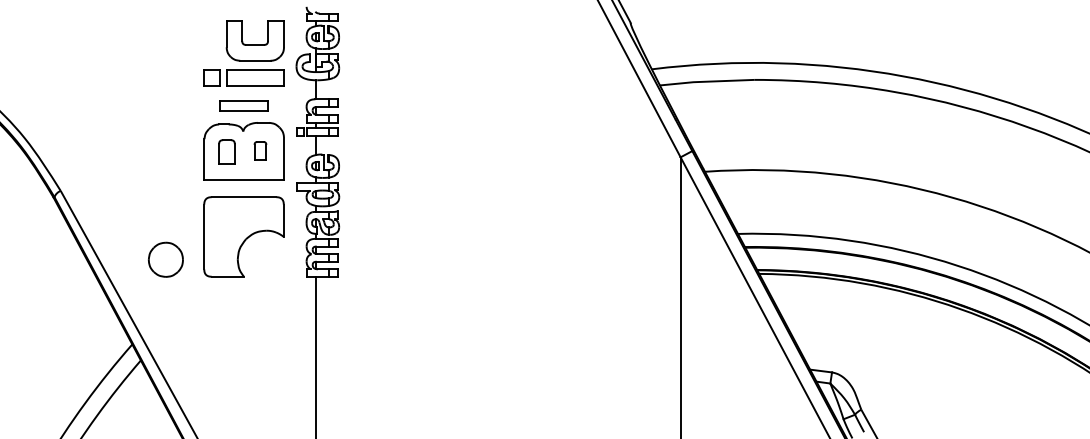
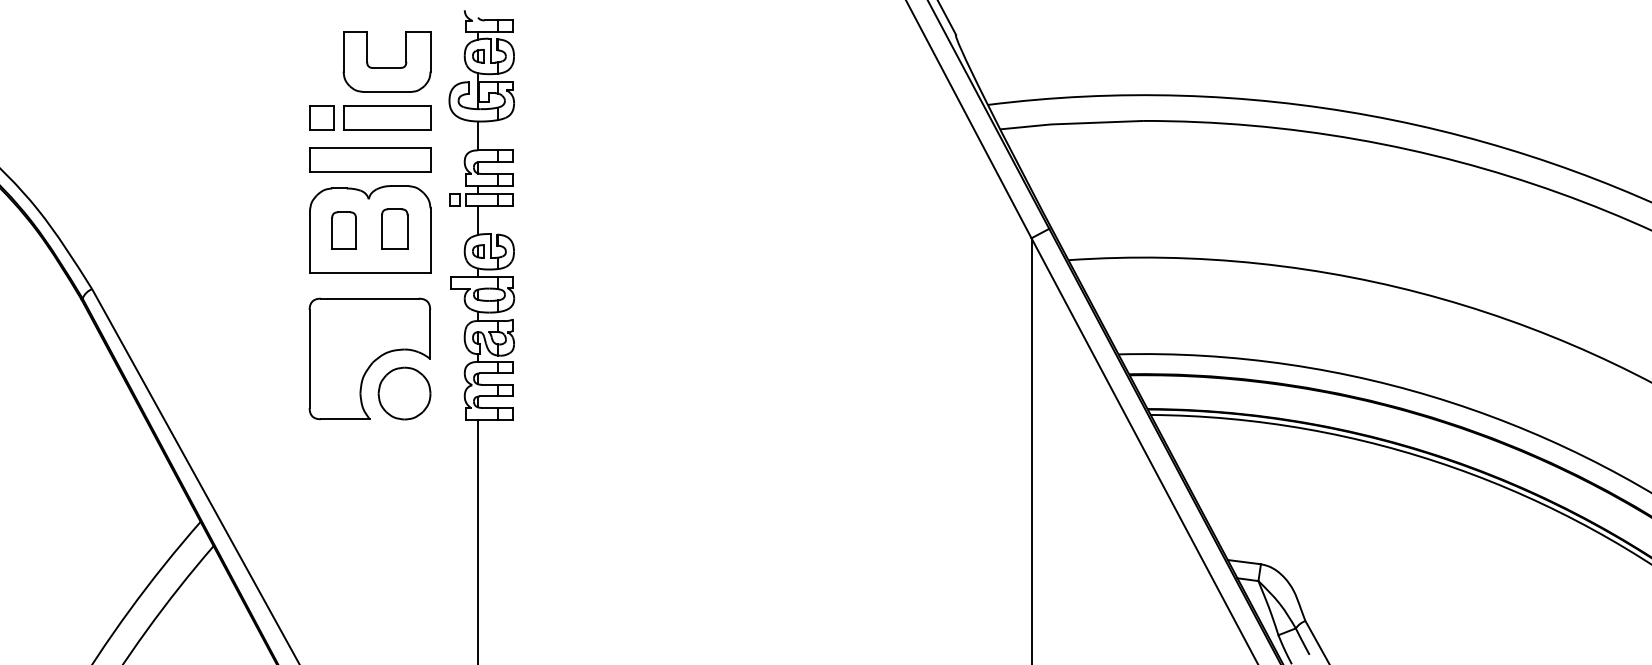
part: (243, 105) -> (369, 159), size x1.67
part: (260, 150) -> (394, 227), size x1.43
part: (165, 259) -> (403, 393), moved

